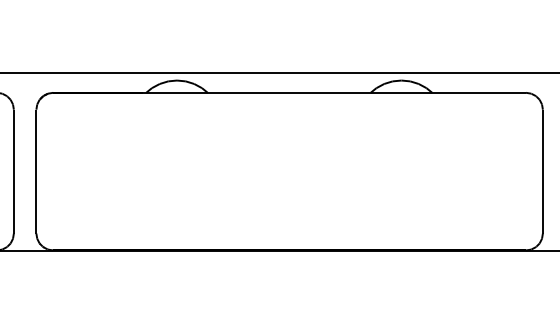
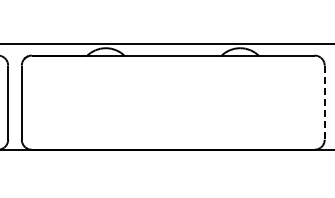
line: (542, 173) -> (324, 103), solid -> dashed

